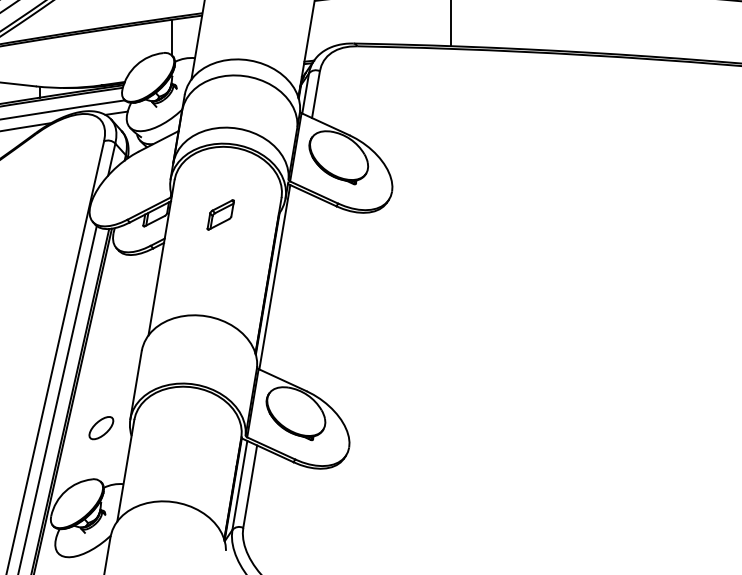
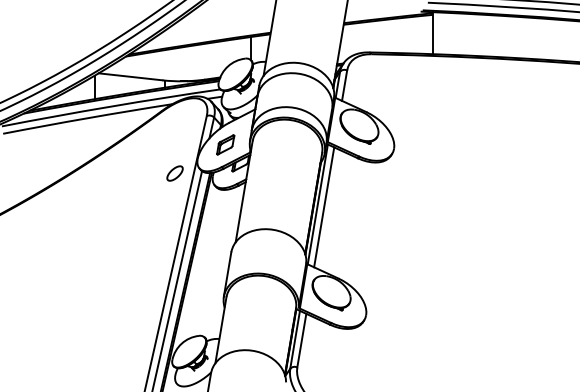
part: (220, 214) -> (225, 144), moved
line: (285, 281) -> (324, 207), added
part: (100, 428) -> (174, 173), moved

